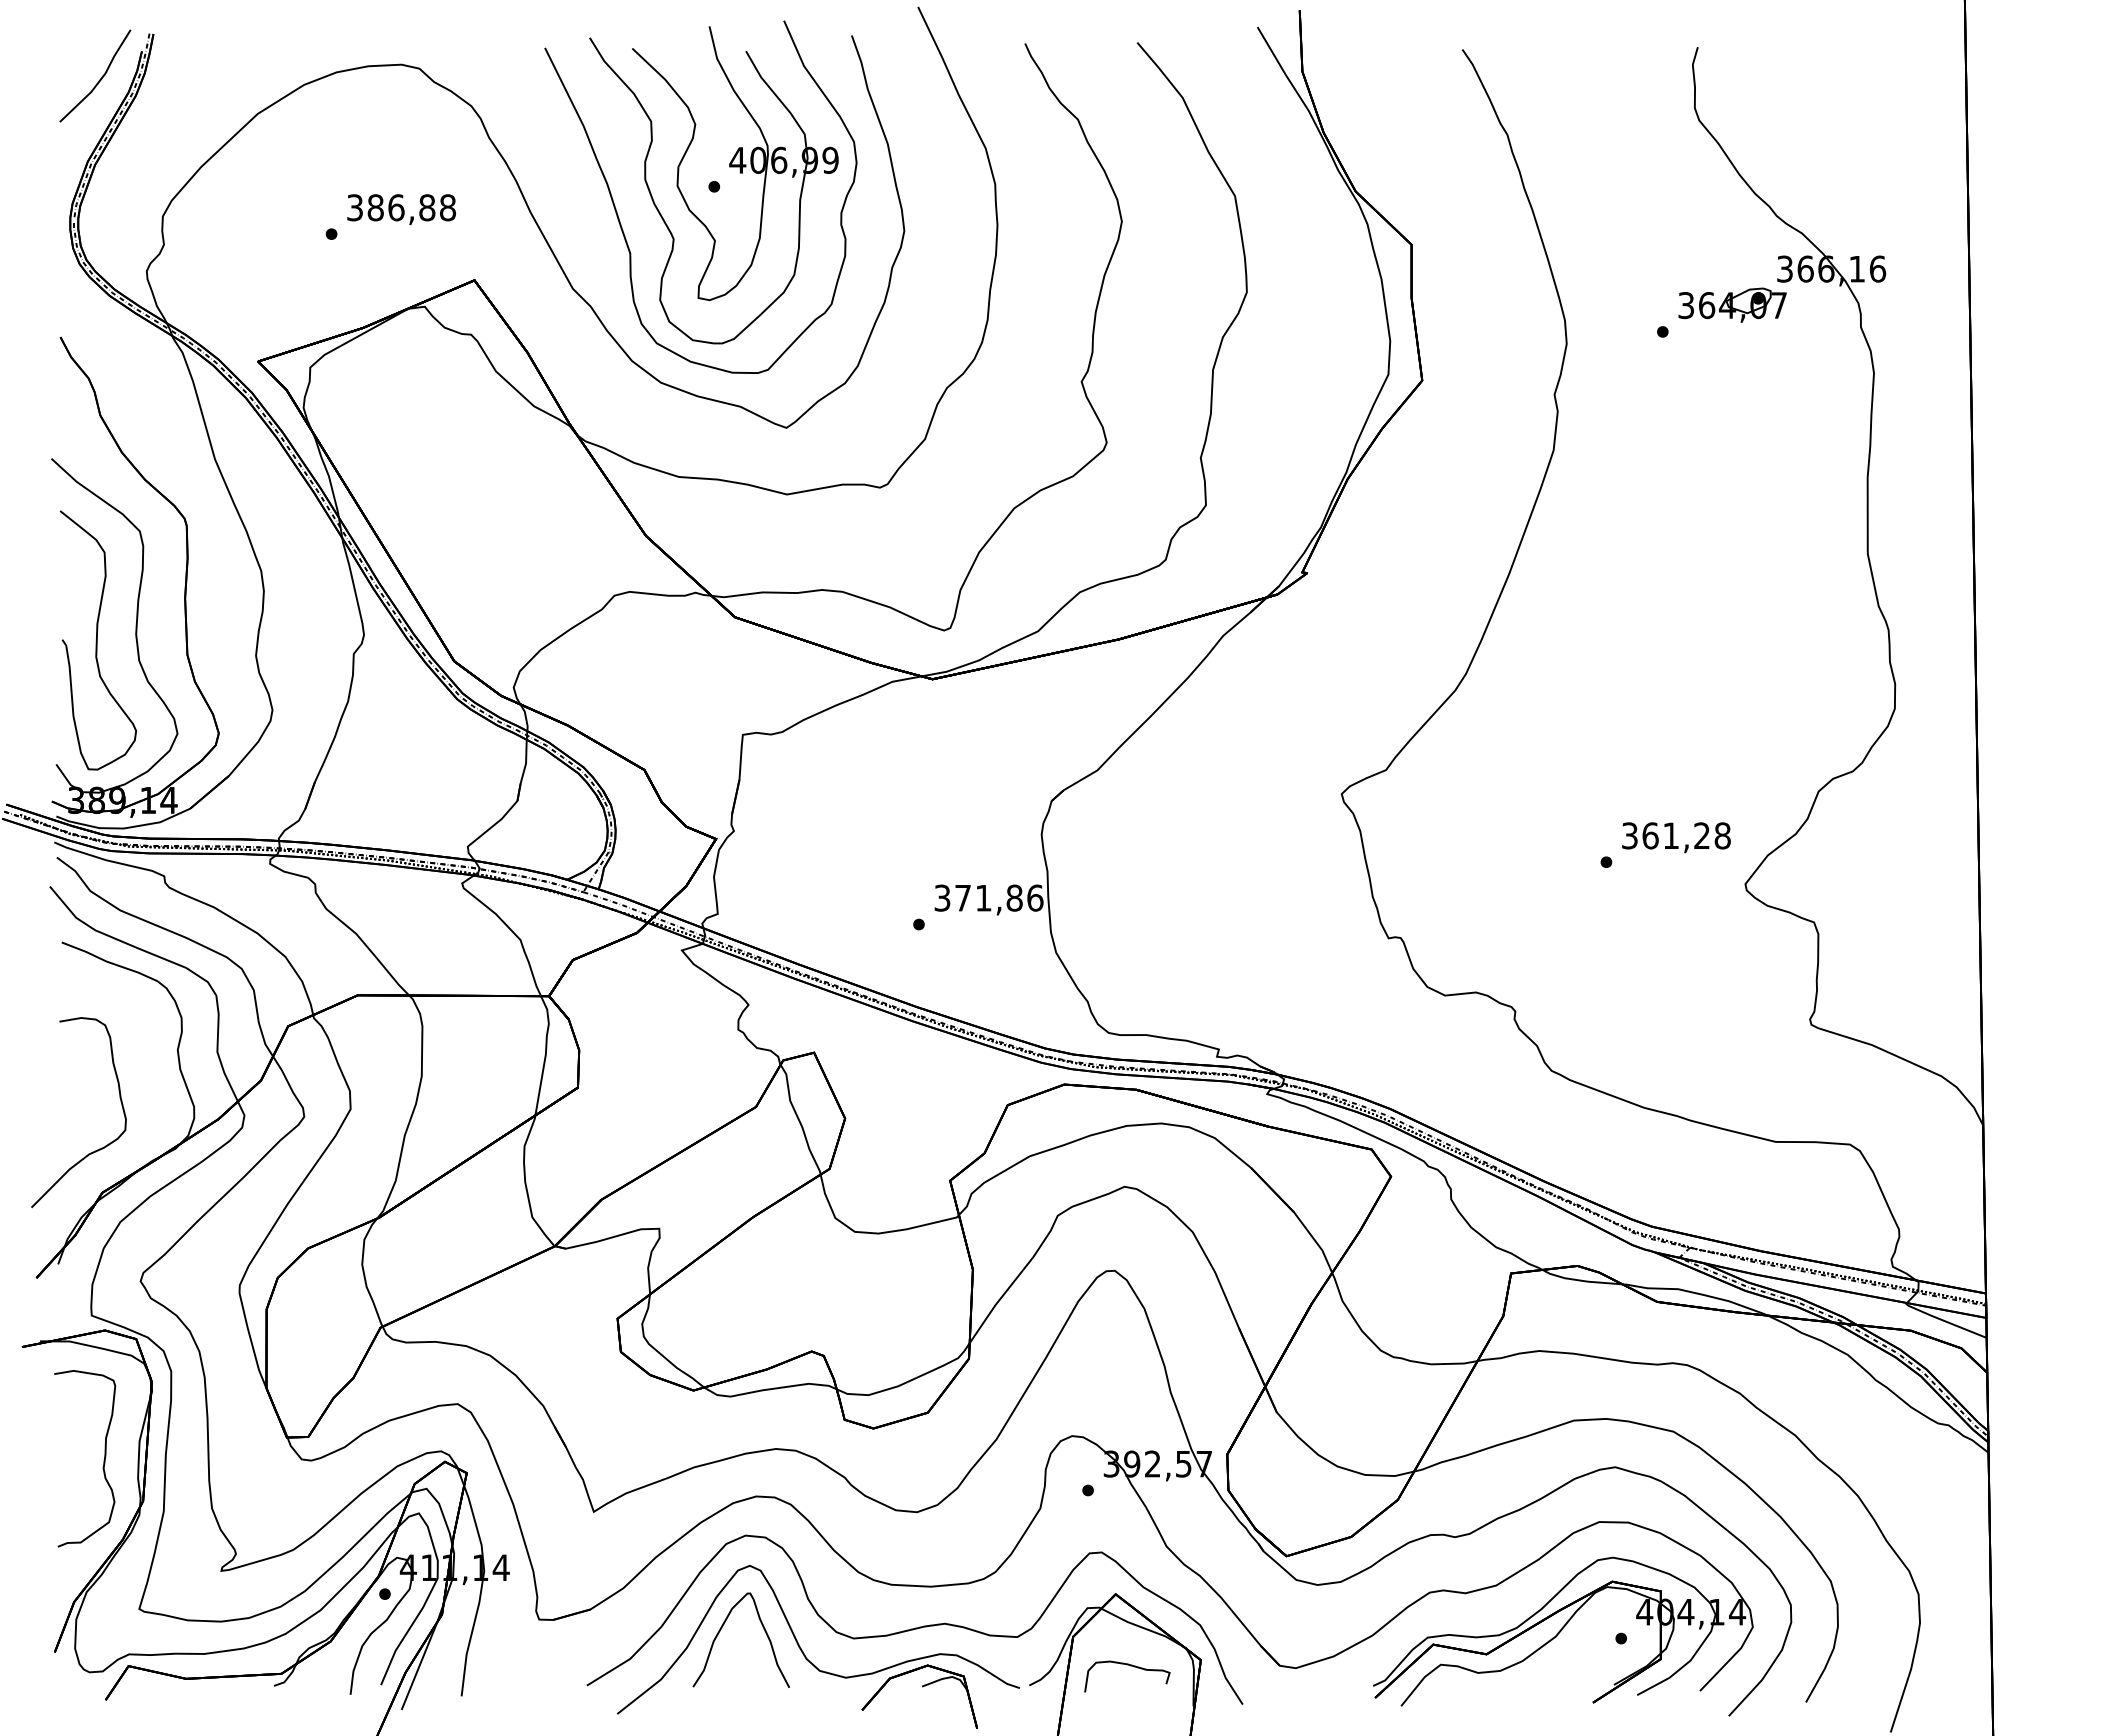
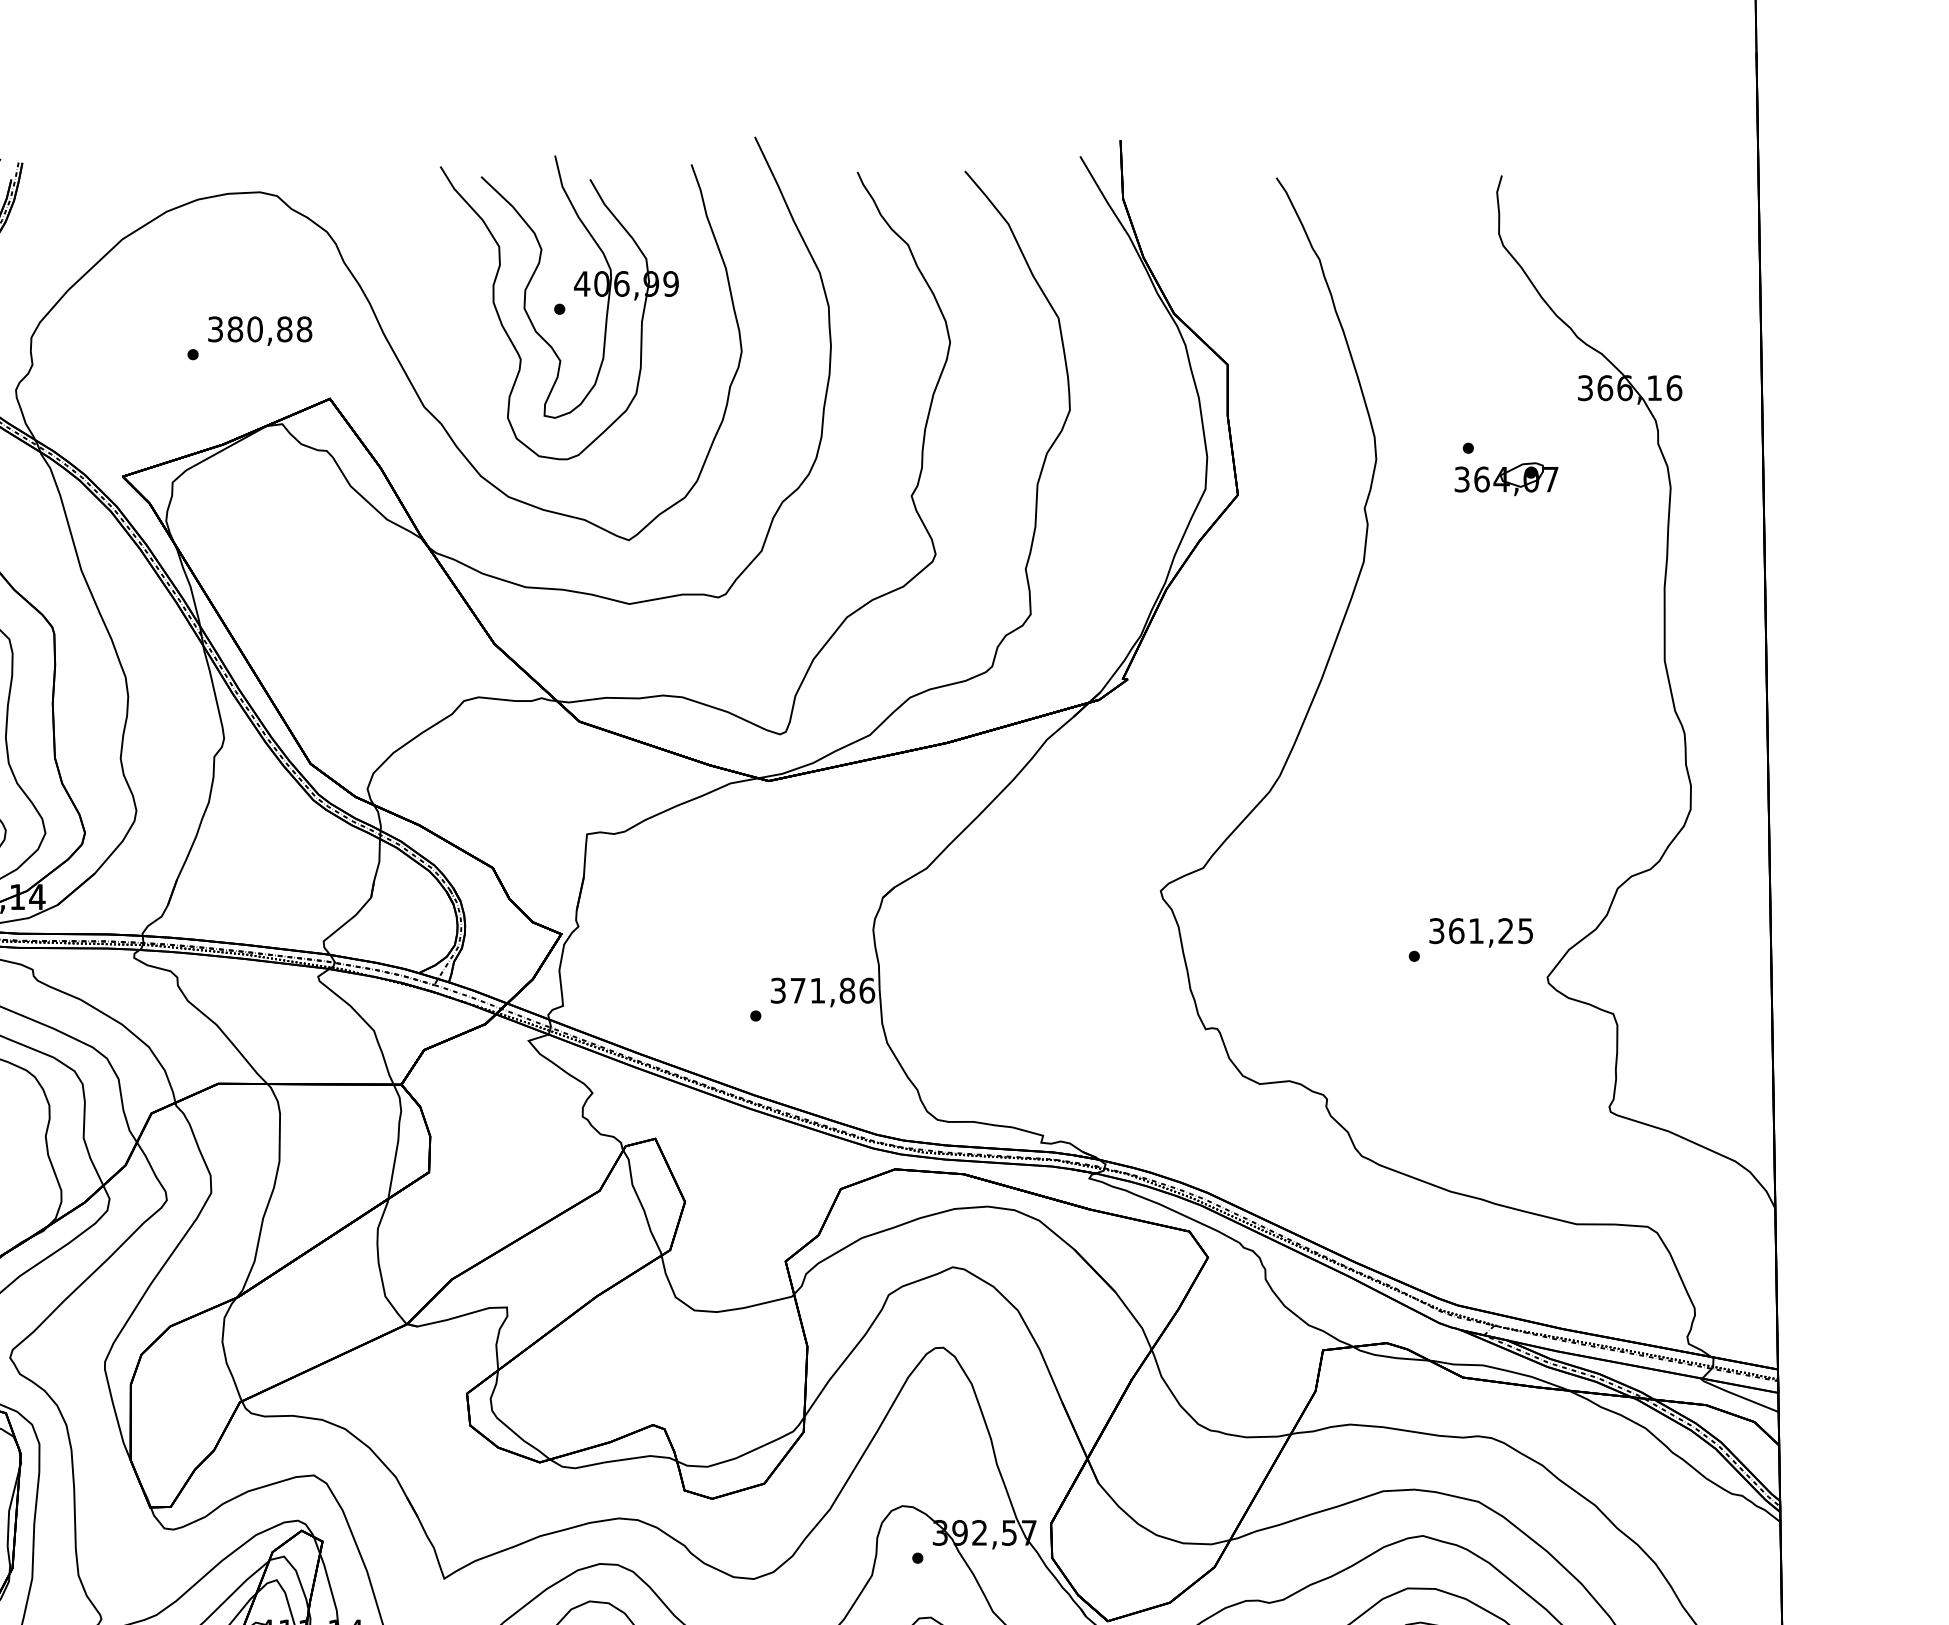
text: (396, 207) -> (255, 329), 386,88 -> 380,88
curve: (620, 221) -> (469, 342), removed
part: (1732, 304) -> (1506, 478), moved
text: (1722, 835) -> (1525, 930), 361,28 -> 361,25

